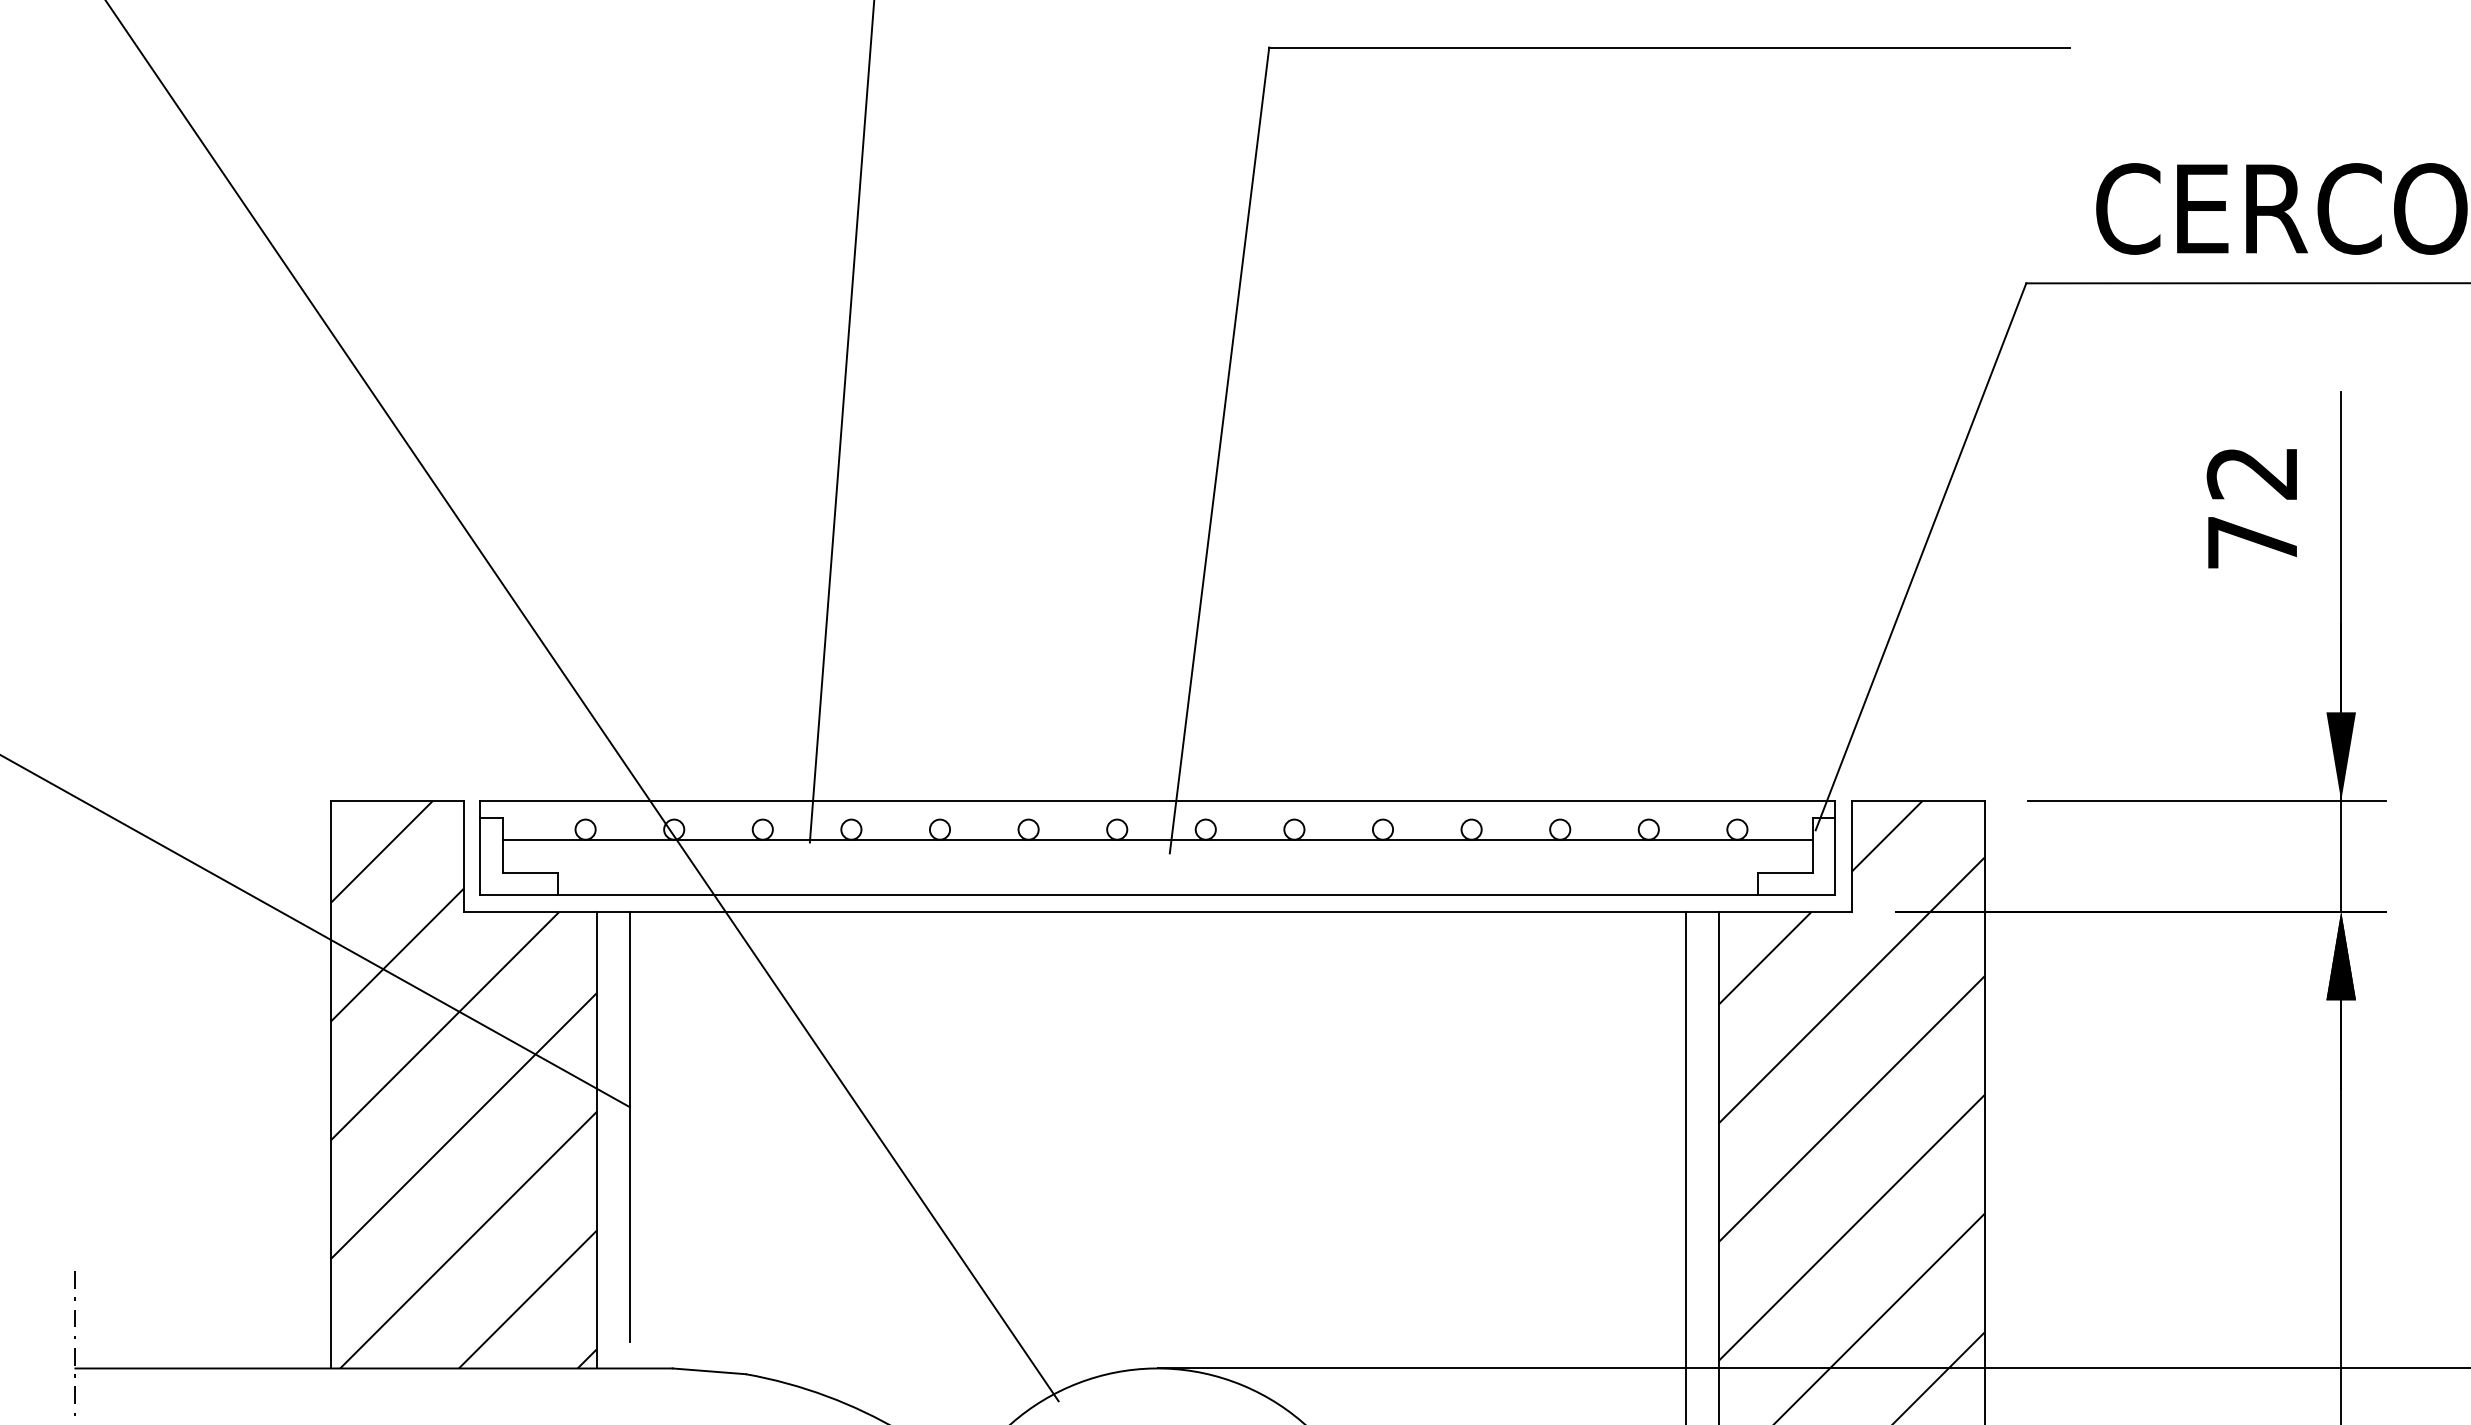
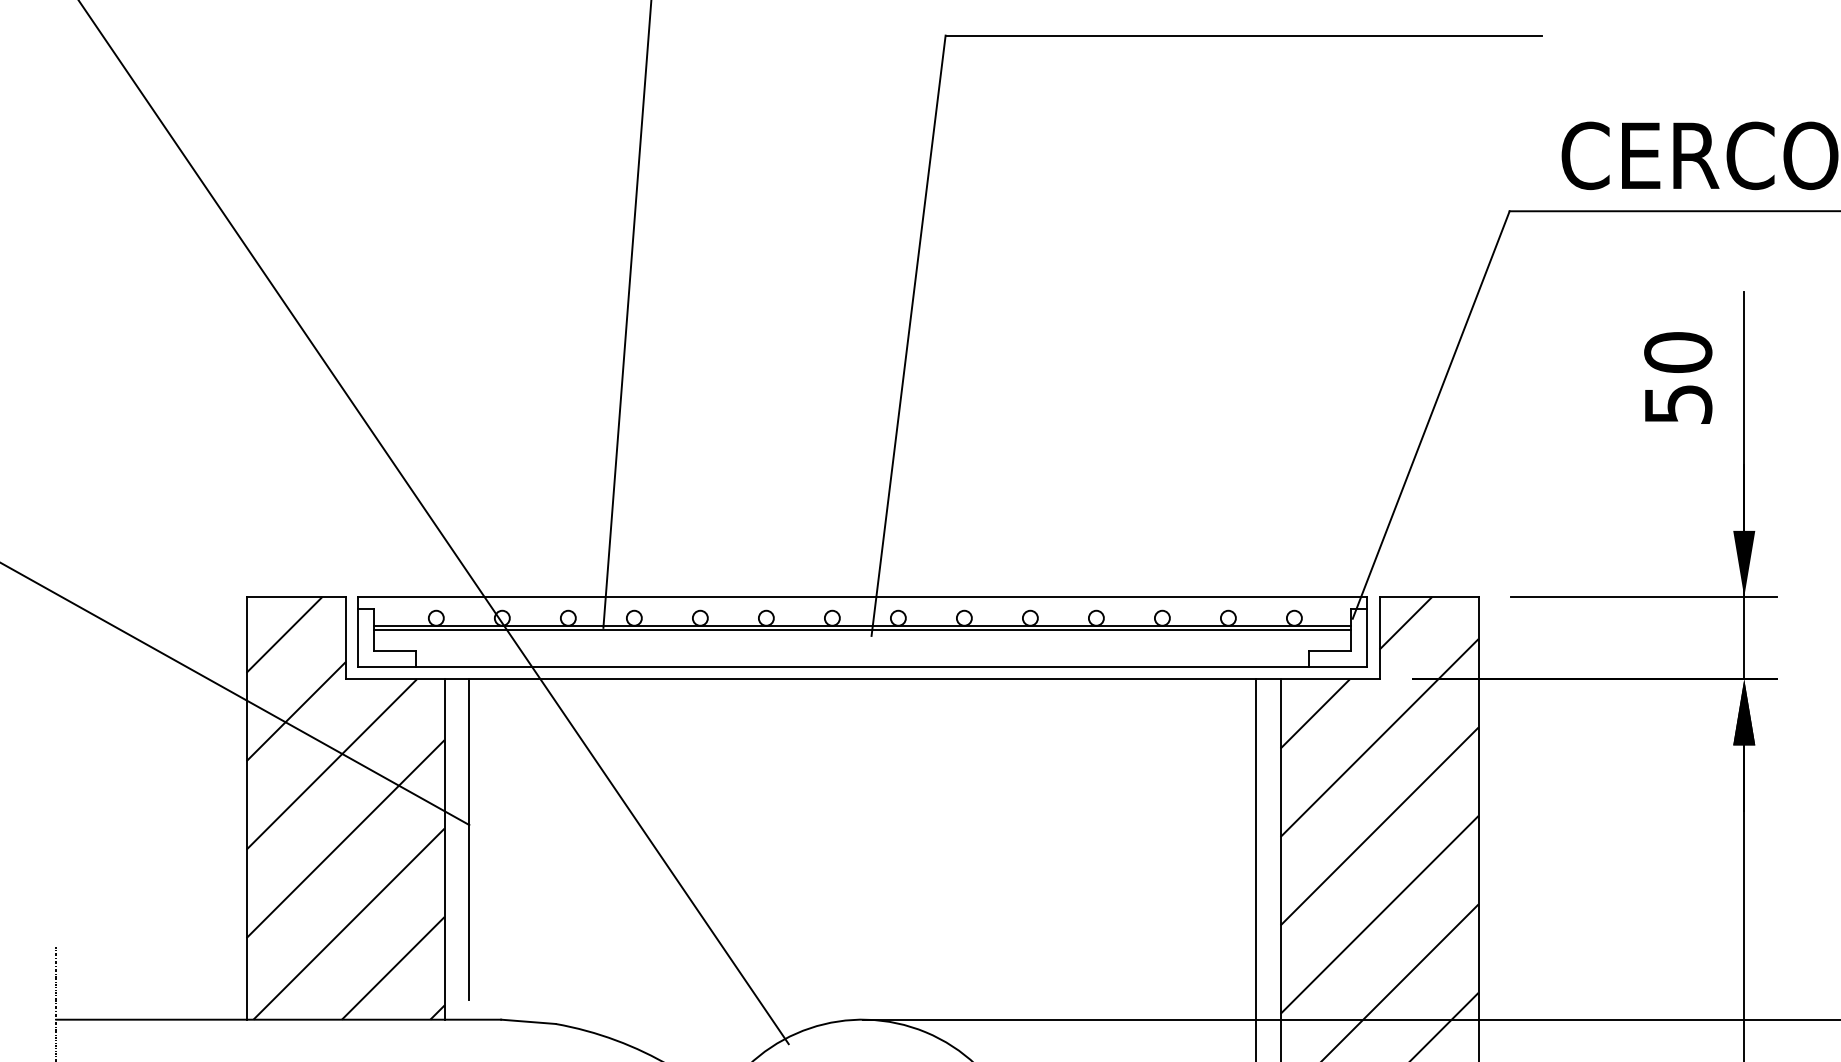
text: (2252, 506) -> (1678, 377), 72 -> 50
line: (1157, 845) -> (862, 630), added

